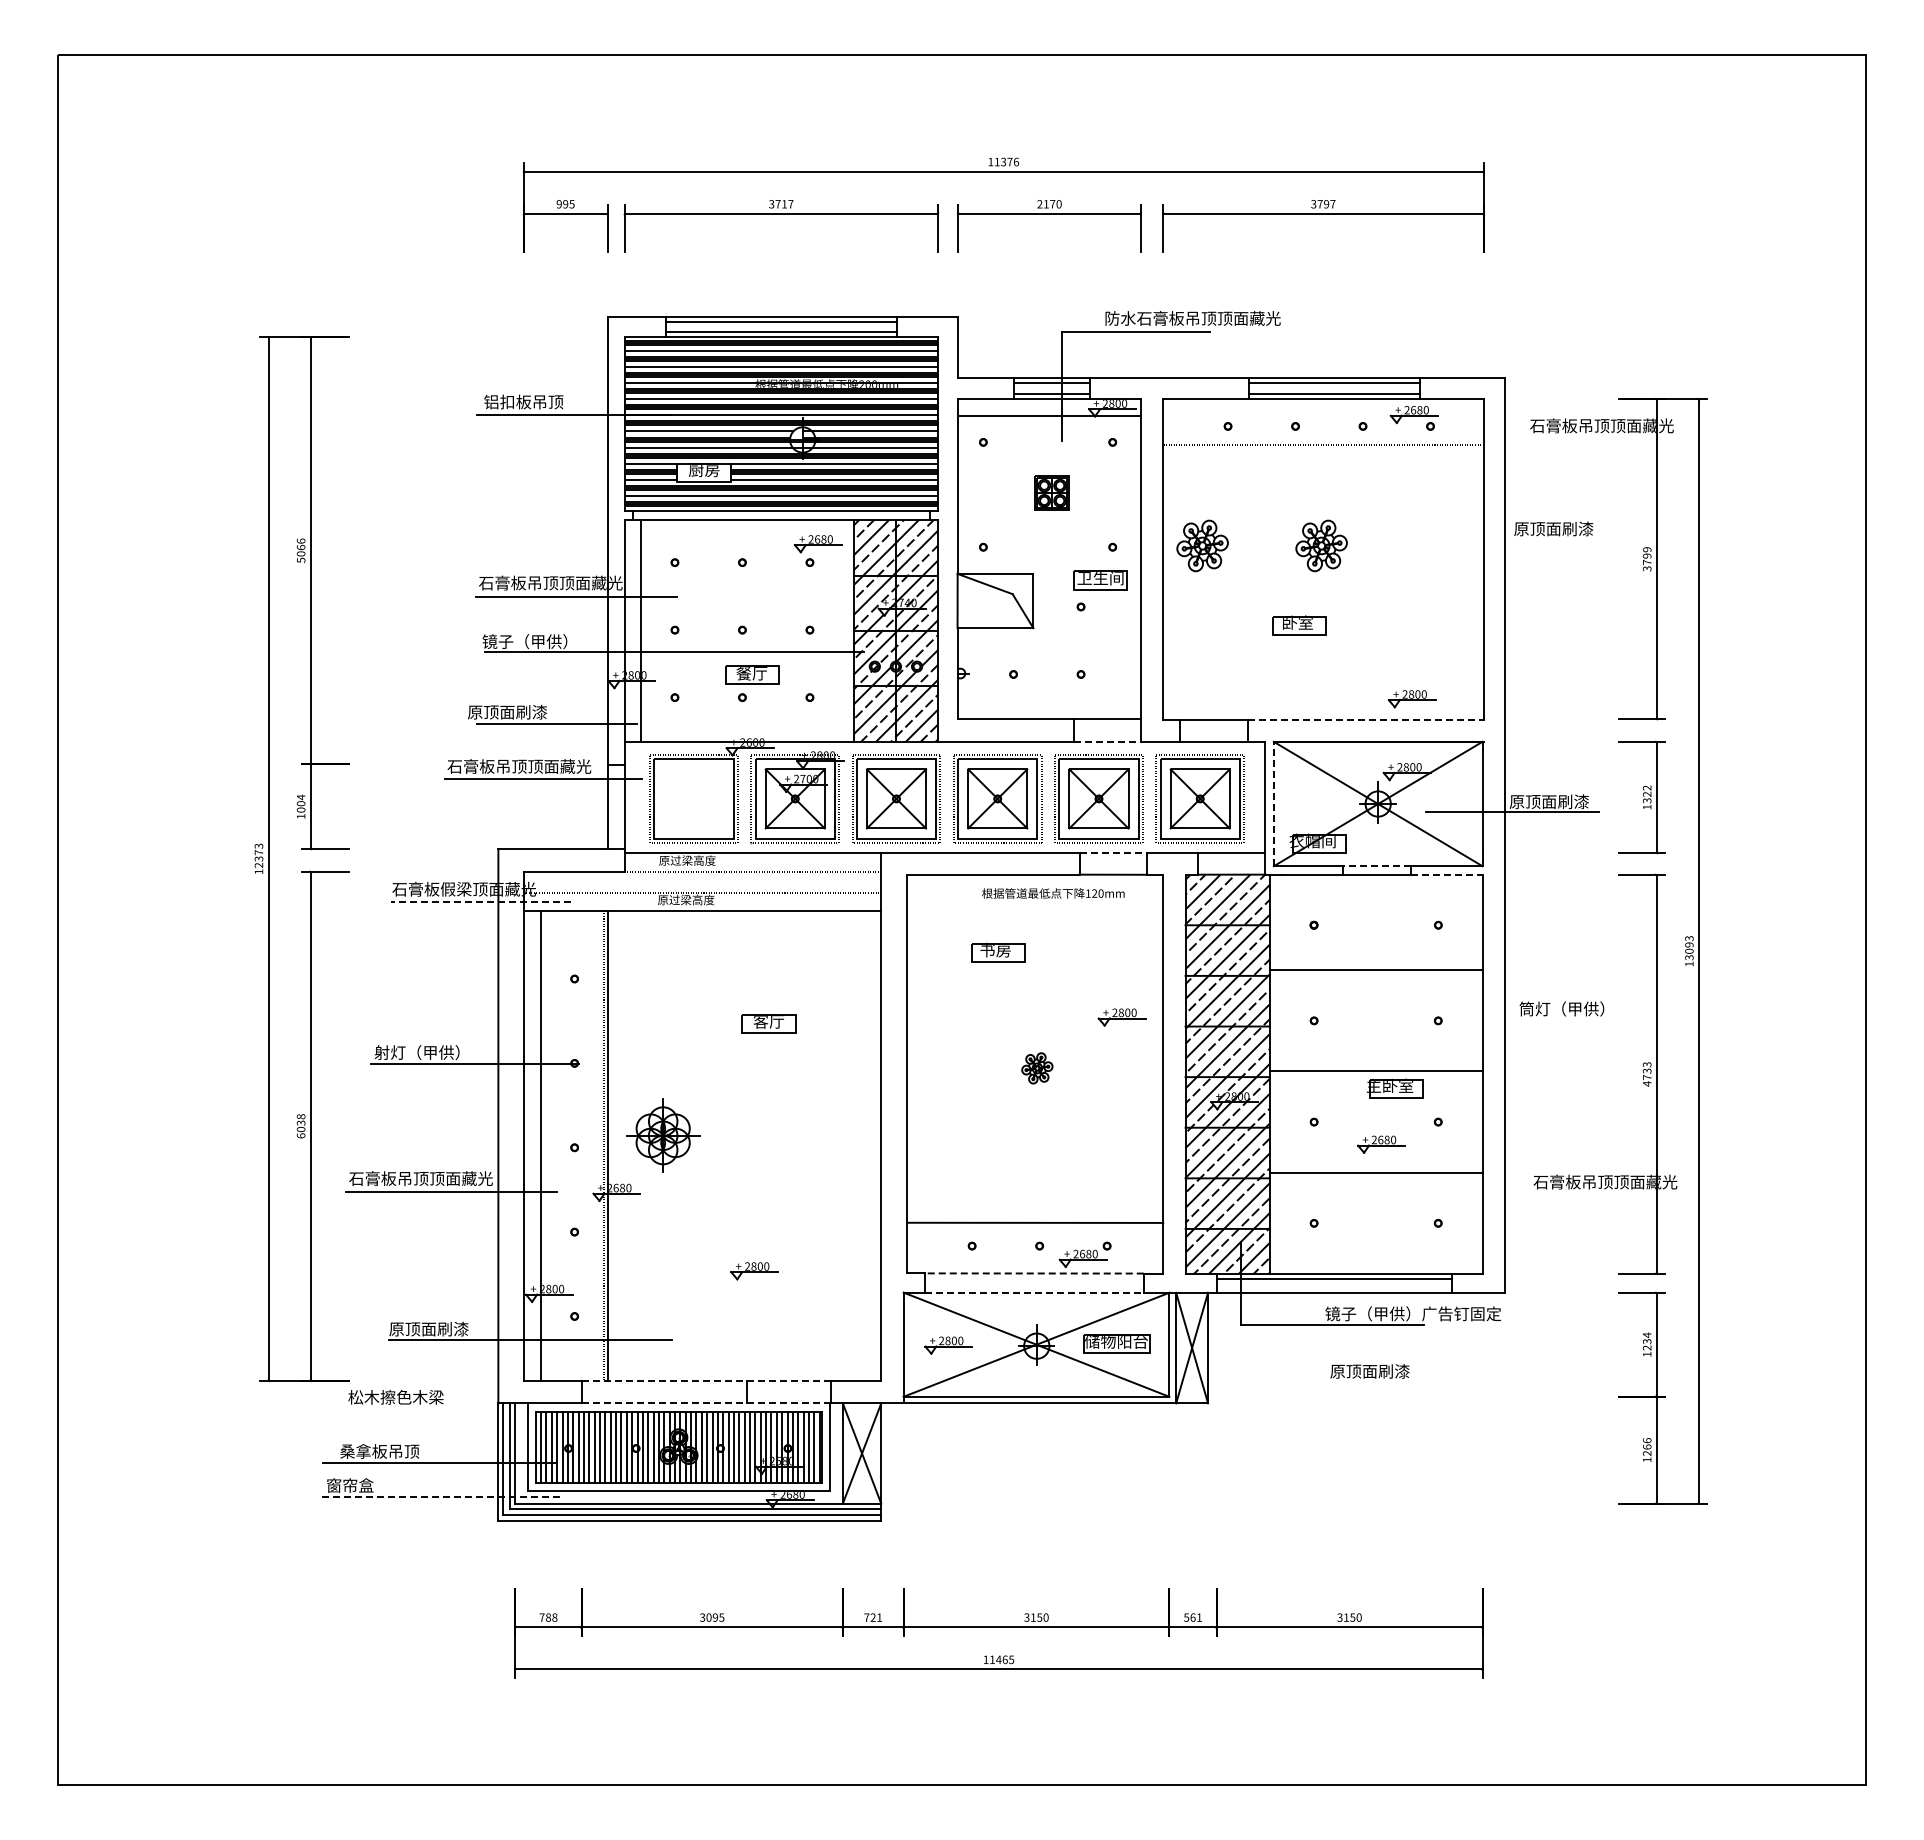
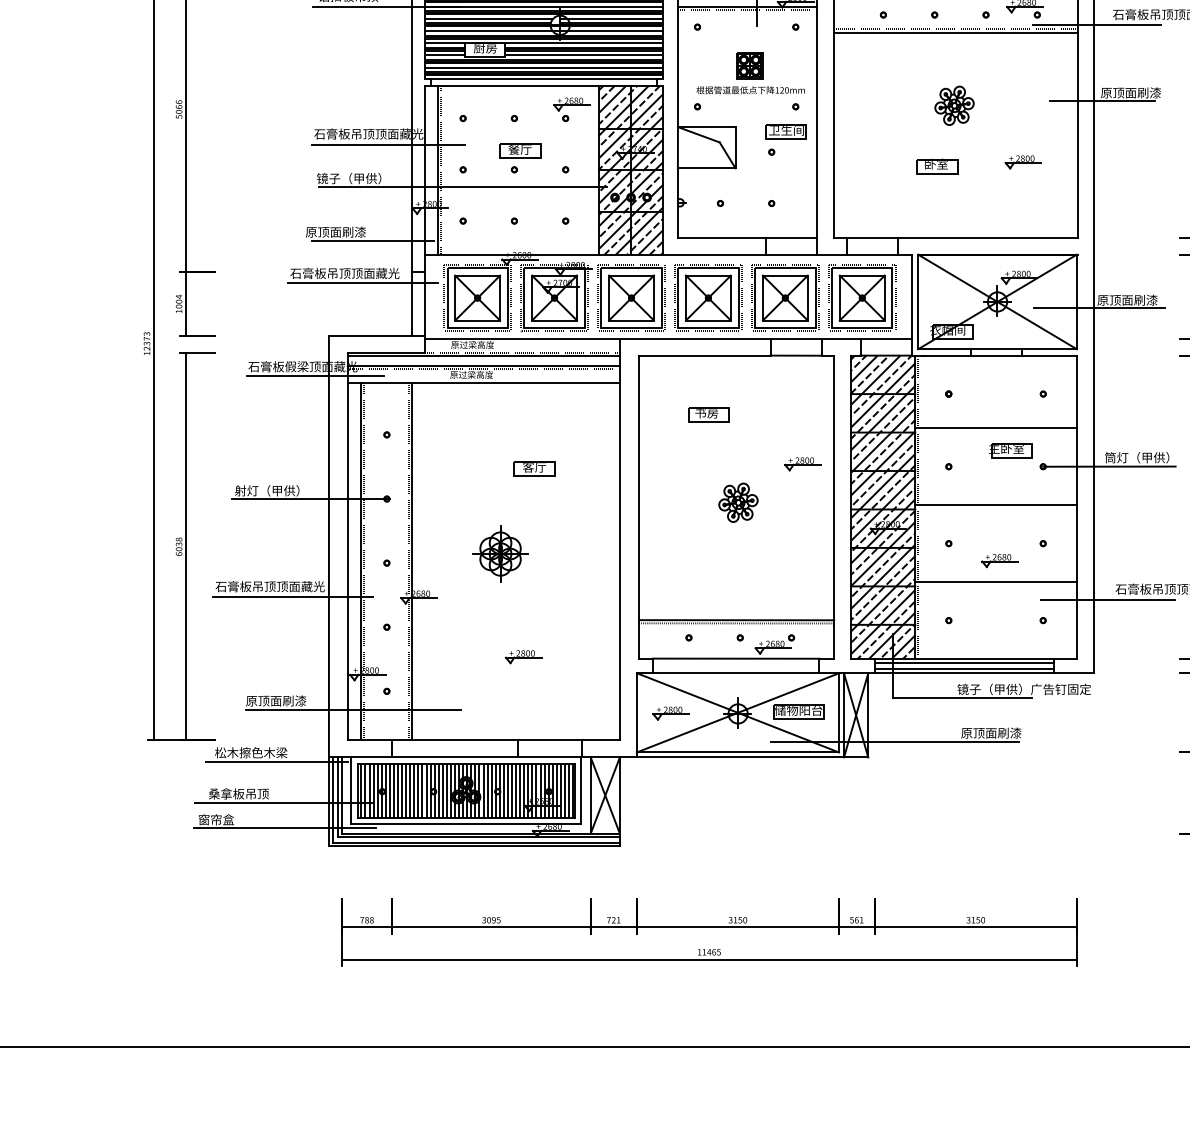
line: (1049, 420) -> (747, 10), added
line: (1508, 439) -> (1096, 24), added
line: (1323, 449) -> (955, 32), added
line: (1515, 539) -> (1101, 100), added
part: (1202, 545) -> (864, 105), removed
line: (645, 630) -> (440, 170), added
part: (752, 674) -> (520, 150), moved
part: (1411, 699) -> (1022, 162), moved
line: (1365, 719) -> (987, 237), dashed -> solid
line: (1107, 741) -> (791, 254), dashed -> solid
part: (693, 798) -> (477, 297), added
line: (1273, 803) -> (917, 301), dashed -> solid
line: (1113, 853) -> (796, 339), dashed -> solid
line: (1377, 866) -> (997, 349), dashed -> solid
line: (1446, 874) -> (1049, 355), dashed -> solid
line: (702, 875) -> (484, 356), added
line: (702, 888) -> (484, 366), added
text: (1053, 893) -> (750, 90), moved
line: (480, 901) -> (315, 376), dashed -> solid
line: (1525, 1020) -> (1109, 466), added
part: (1037, 1068) -> (738, 502), size x1.67
line: (1274, 1073) -> (918, 506), added
part: (1394, 1088) -> (1009, 450), moved
part: (663, 1135) -> (500, 553), moved
line: (544, 1145) -> (364, 561), added
line: (1523, 1196) -> (1107, 600), added
line: (1034, 1226) -> (736, 622), added
line: (1034, 1273) -> (736, 658), dashed -> solid
line: (1334, 1287) -> (964, 669), added
line: (1034, 1292) -> (736, 673), dashed -> solid
line: (706, 1381) -> (487, 740), dashed -> solid
line: (1242, 1383) -> (894, 742), added
line: (706, 1403) -> (487, 757), dashed -> solid
line: (429, 1409) -> (276, 762), added
line: (439, 1496) -> (284, 828), dashed -> solid

